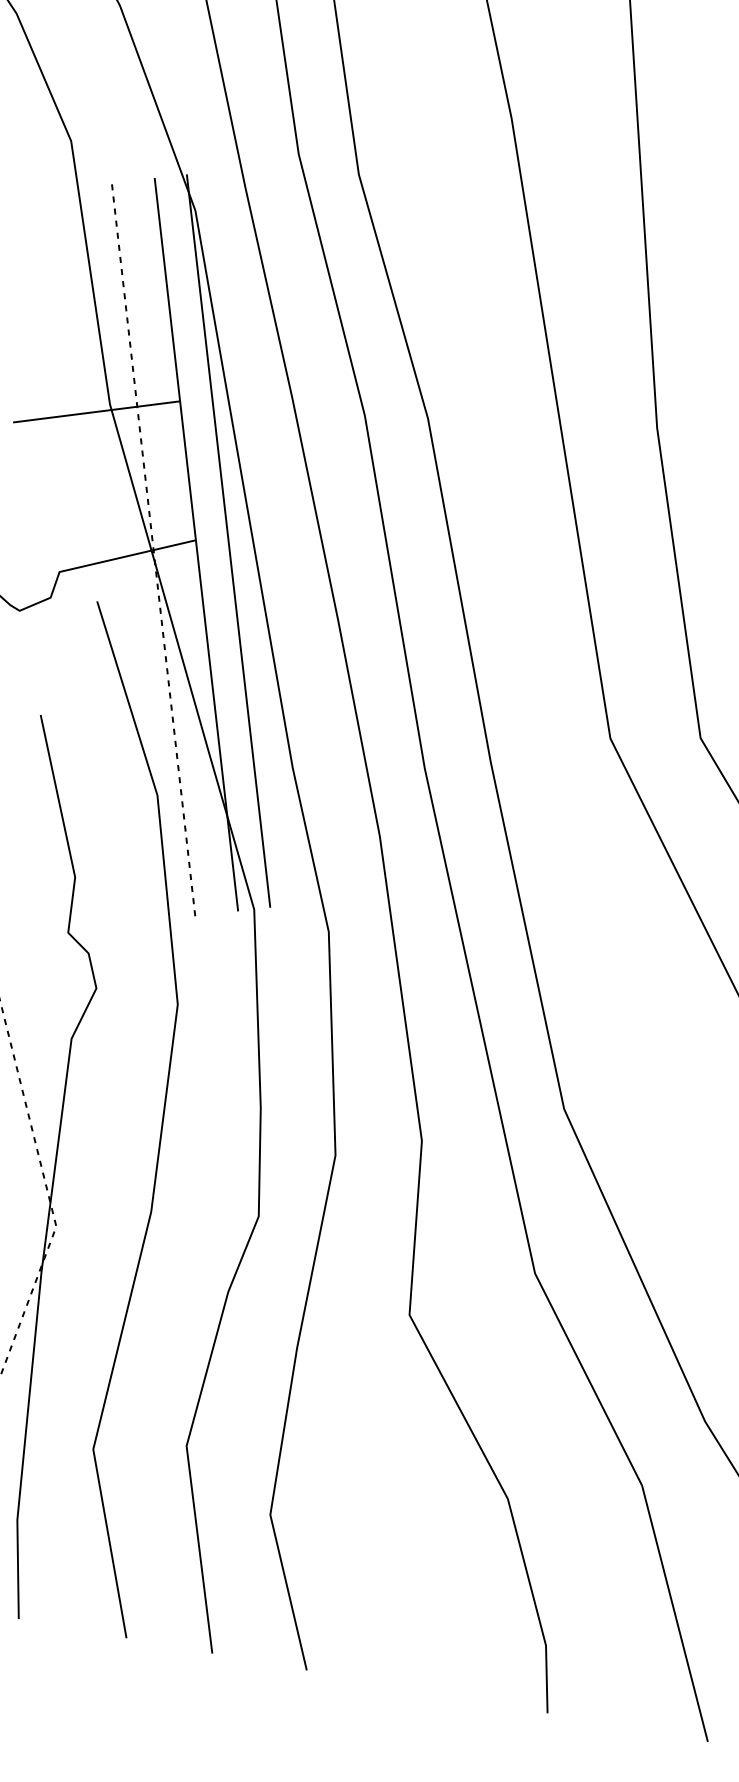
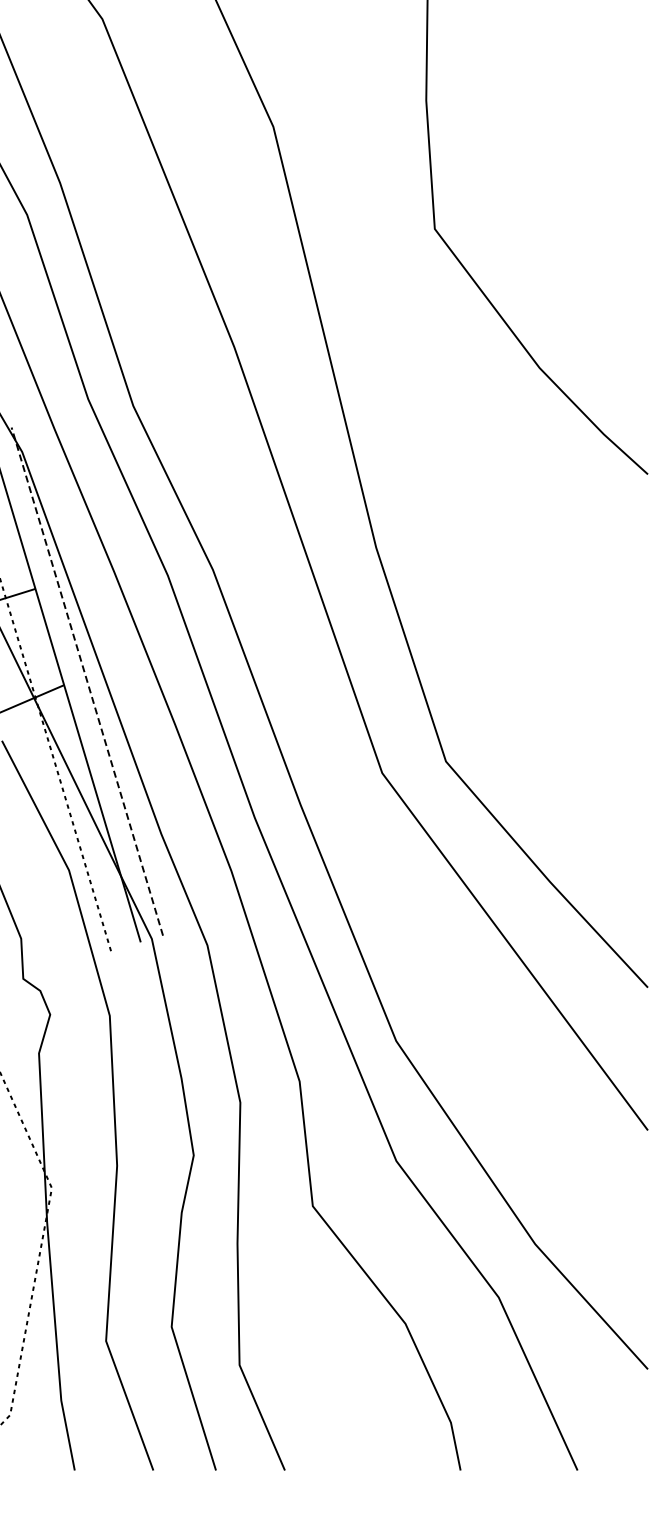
line: (228, 540) -> (87, 681), solid -> dashed

